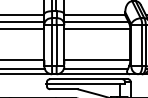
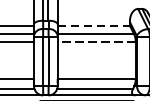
line: (95, 15) -> (94, 25), solid -> dashed
line: (97, 29) -> (96, 42), solid -> dashed

